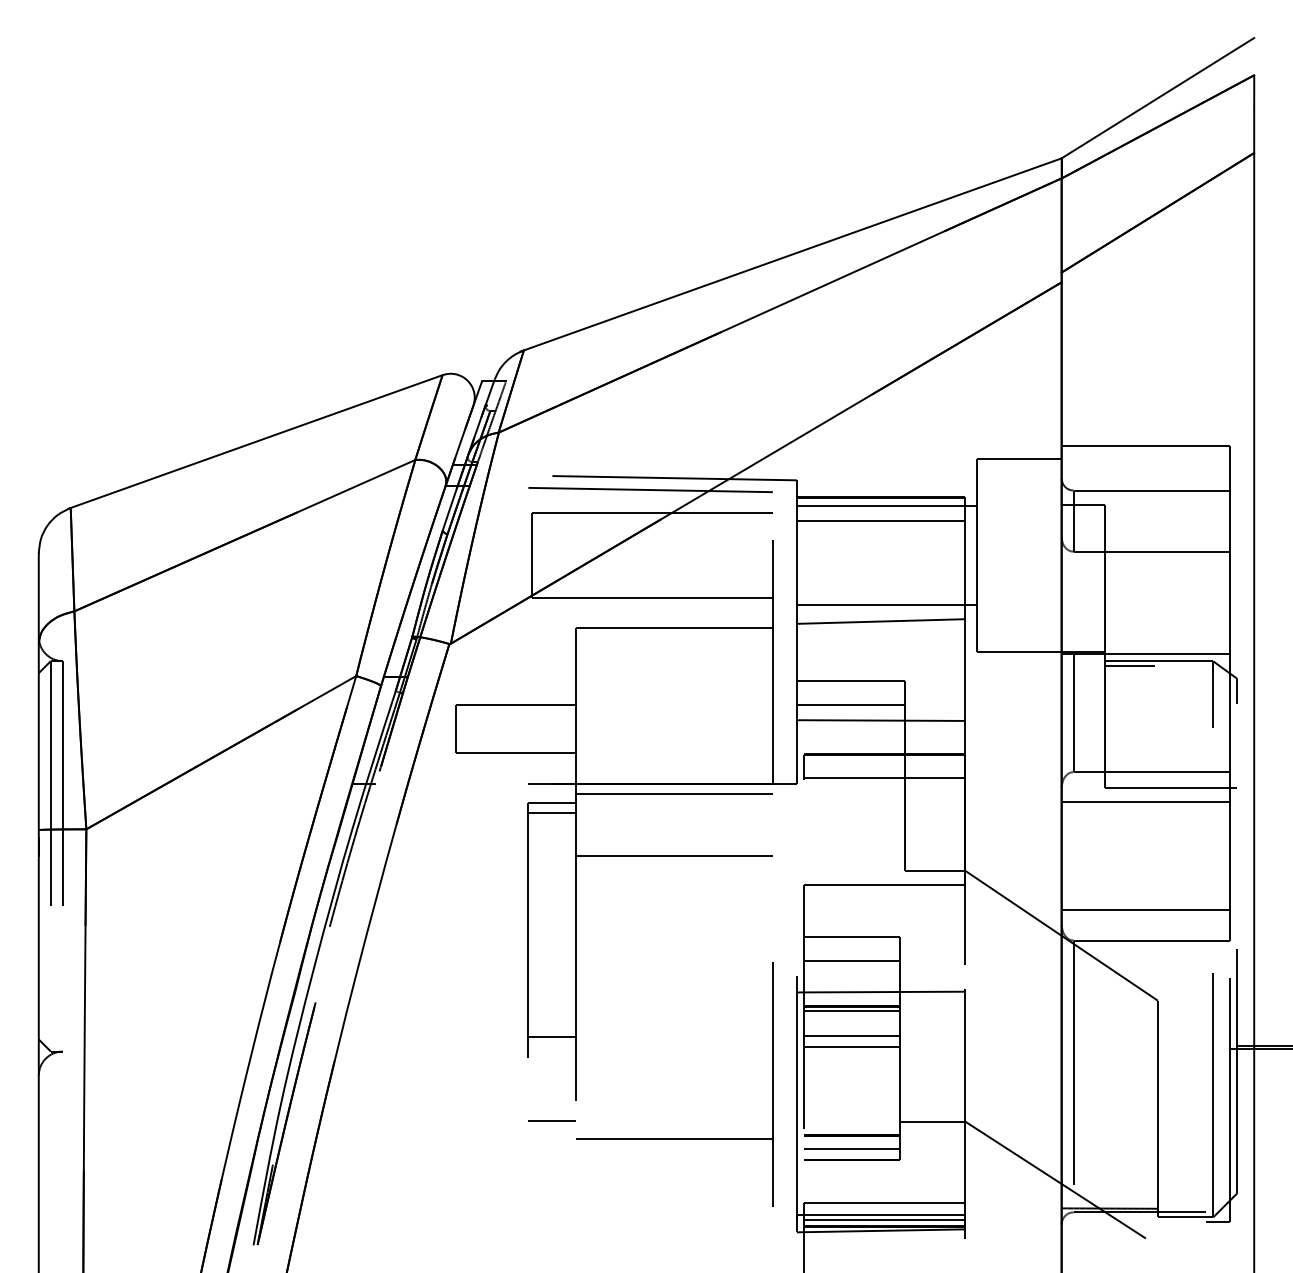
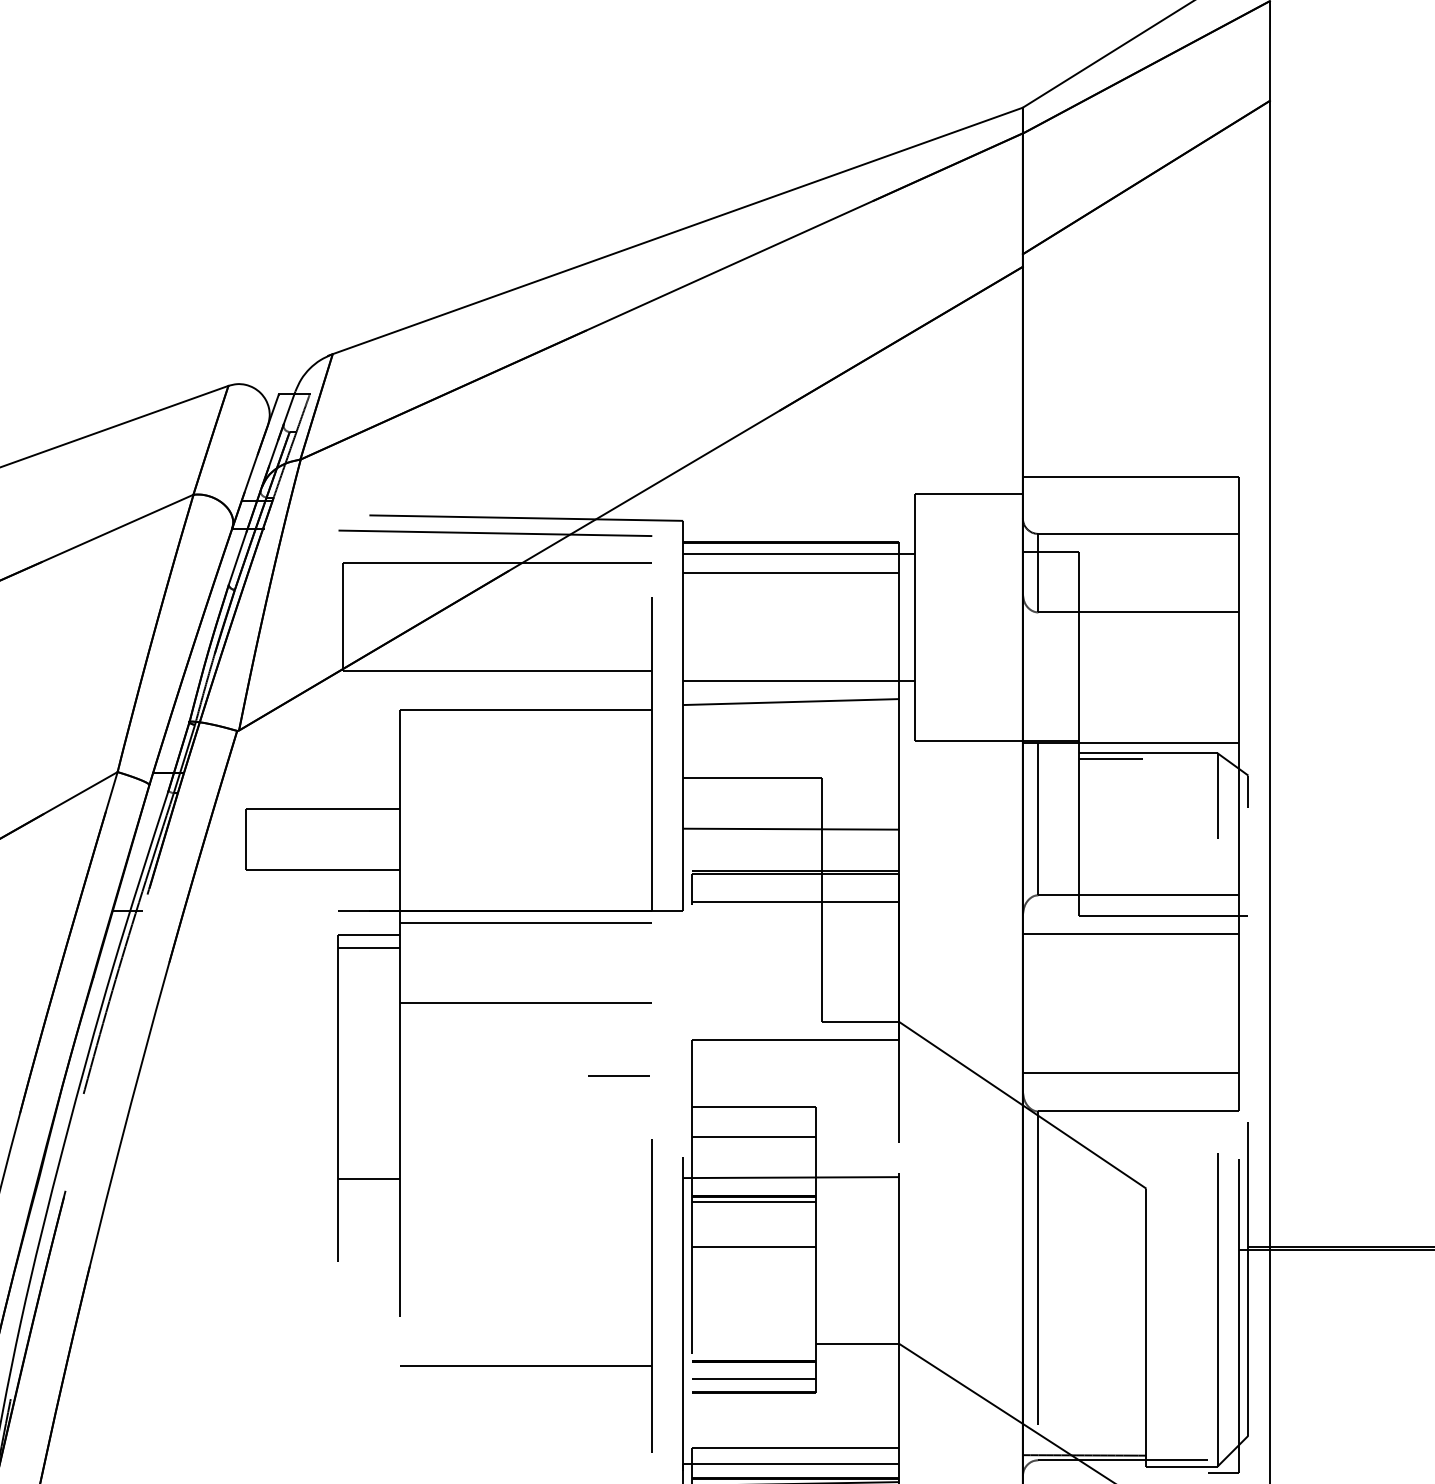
line: (850, 705) -> (751, 809), removed
line: (852, 1035) -> (754, 1233), removed
line: (552, 1036) -> (369, 1178), moved
line: (551, 1120) -> (618, 1075), moved
line: (884, 1220) -> (795, 1470), removed

